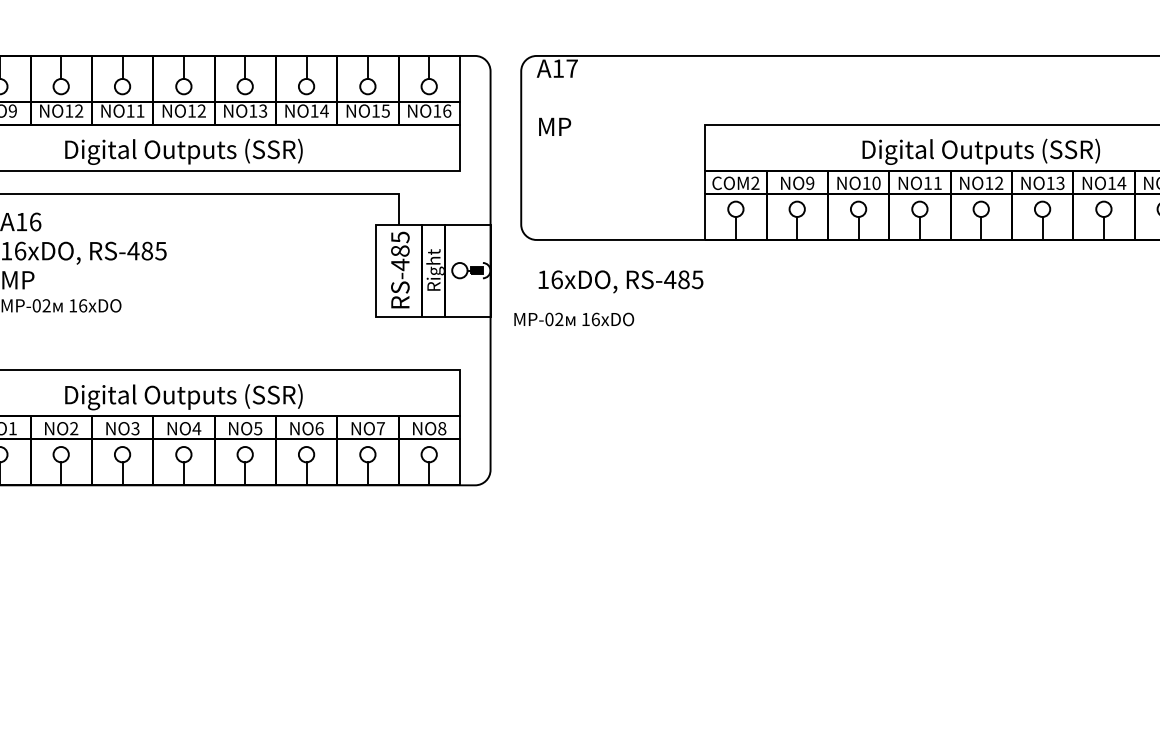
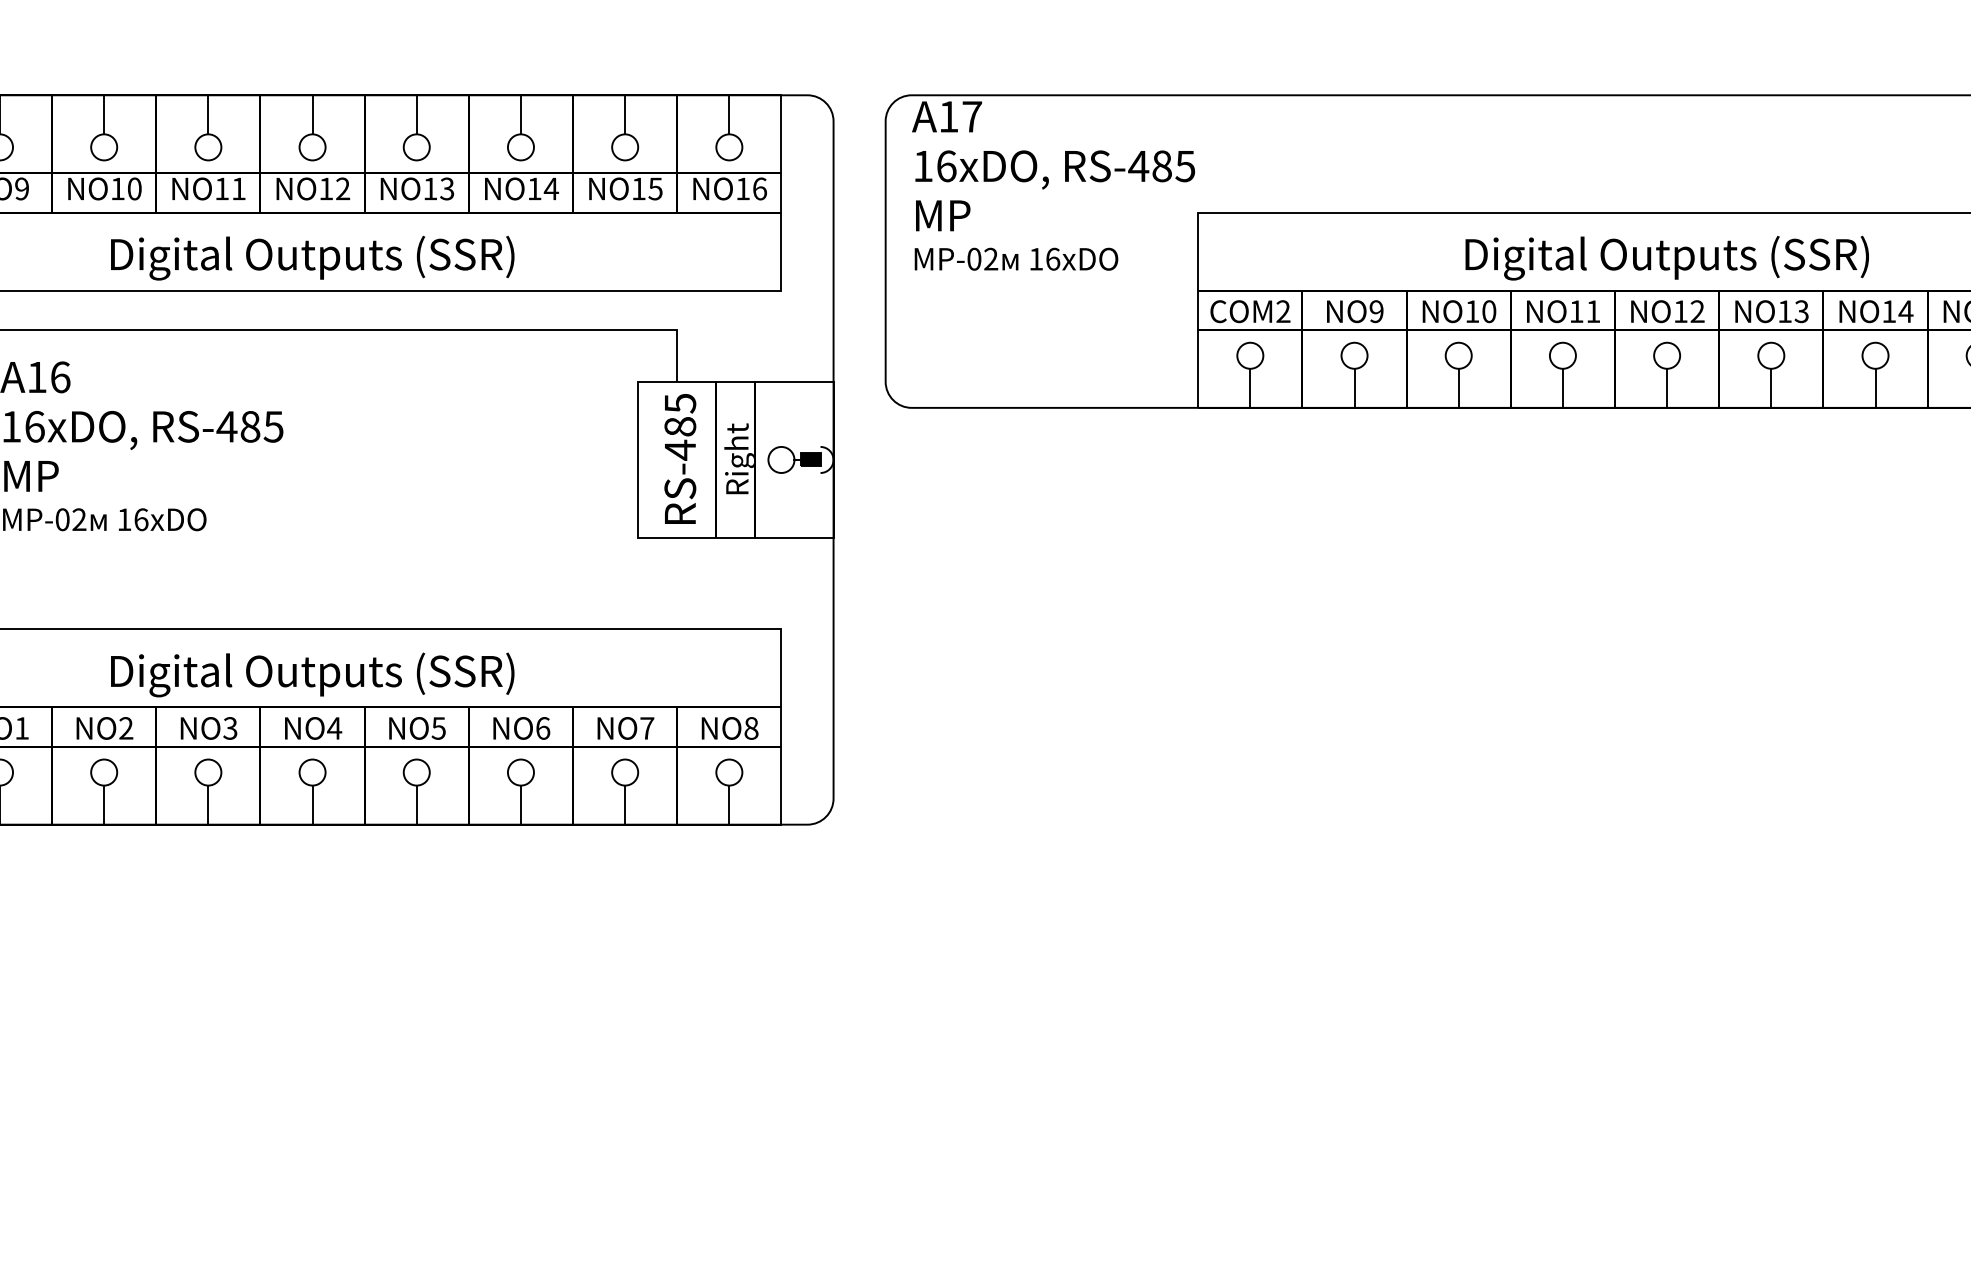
text: (79, 110) -> (135, 187), NO12 -> NO10
text: (620, 281) -> (1054, 169), moved
text: (574, 319) -> (1016, 259), moved

